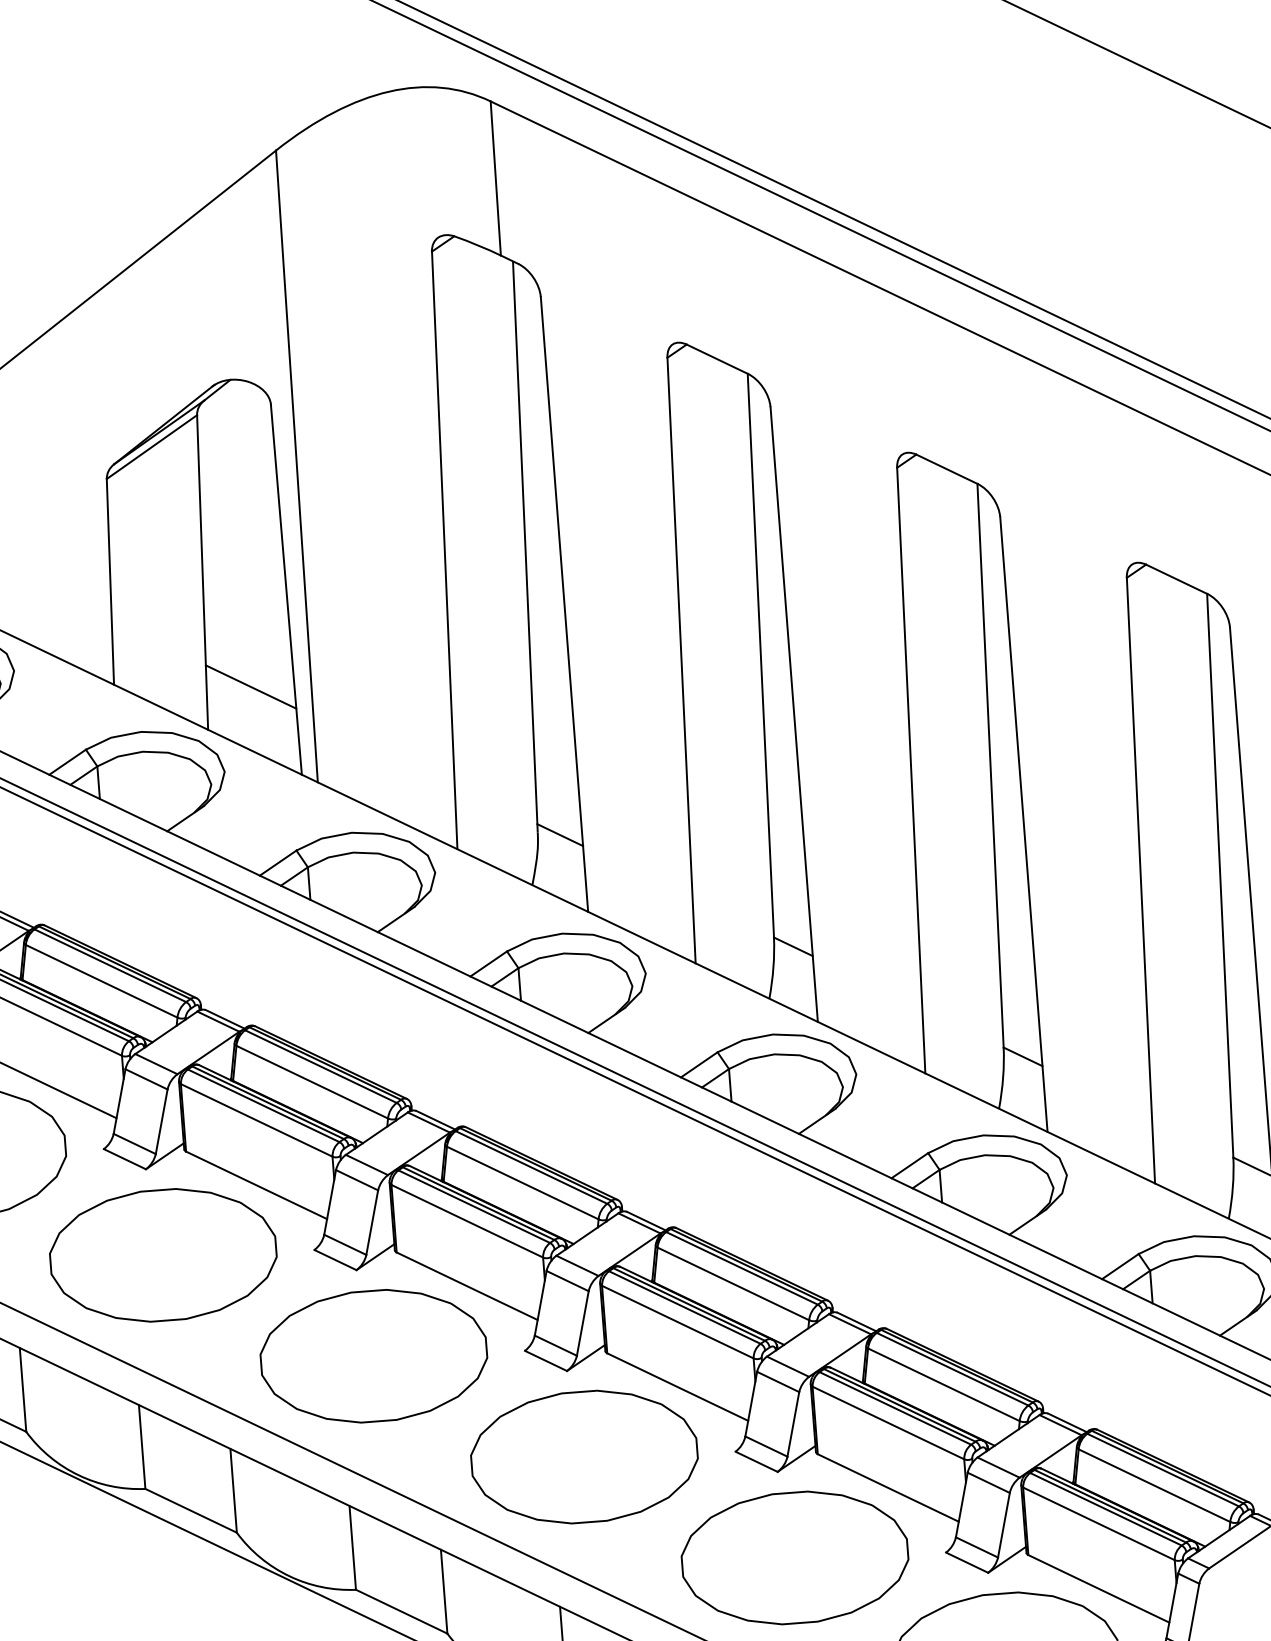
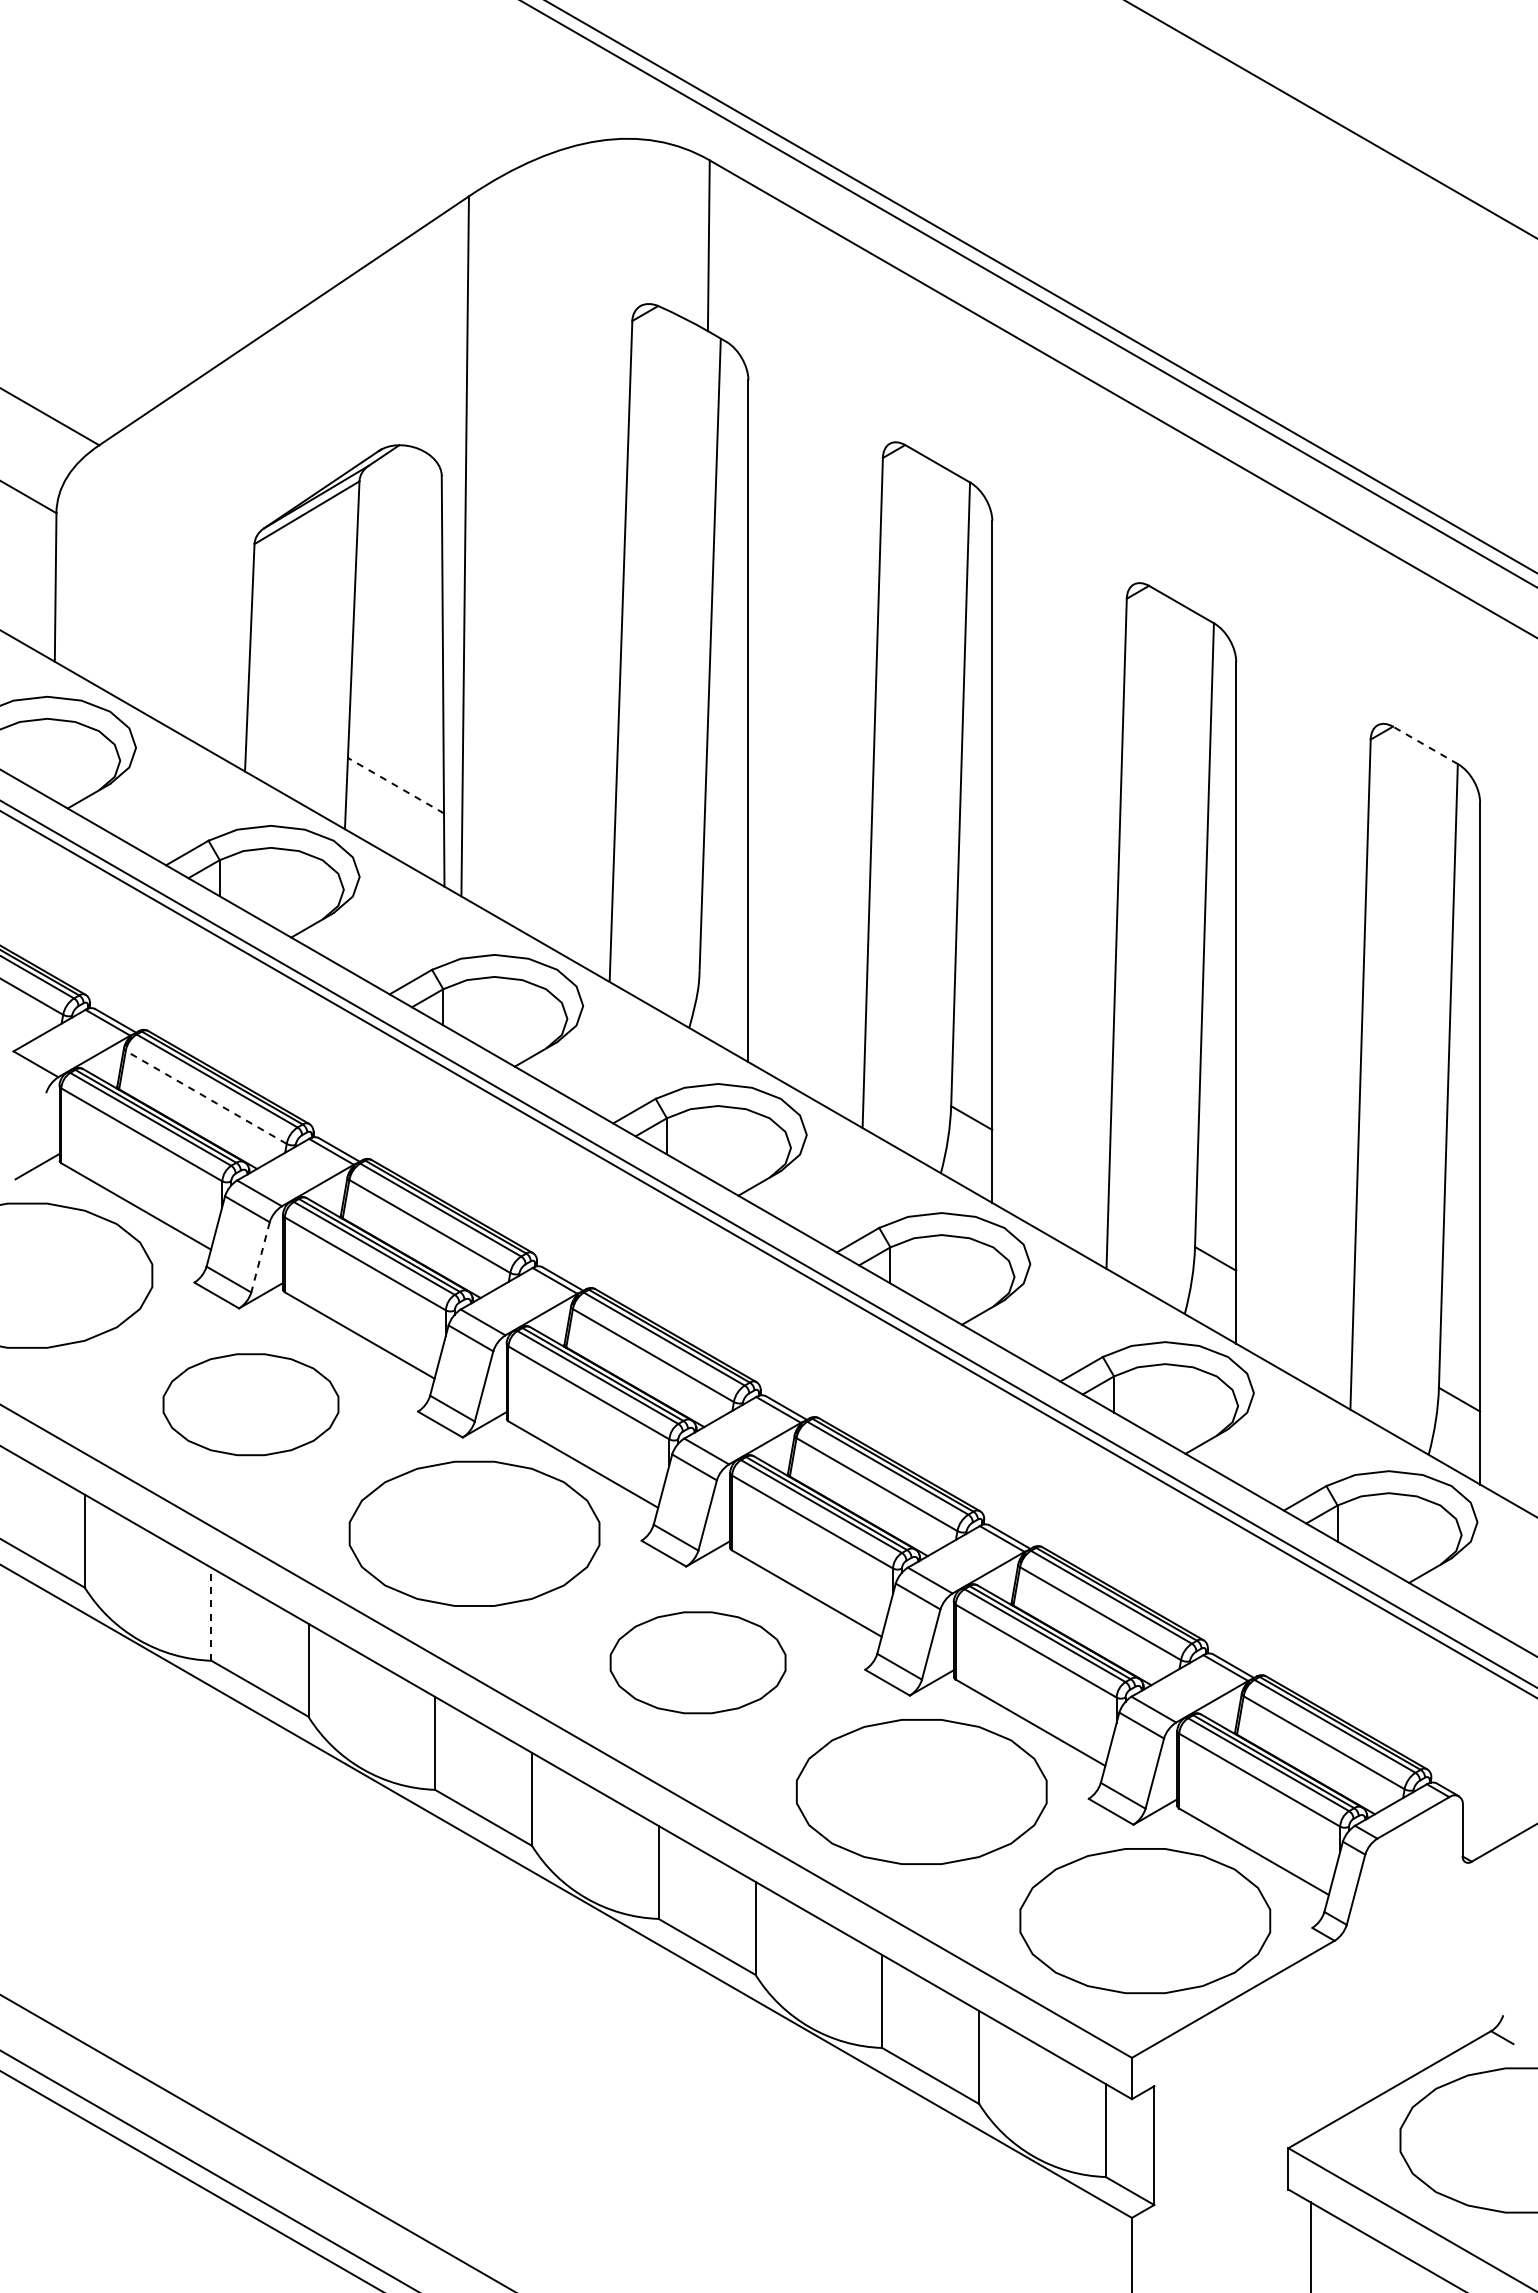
line: (1176, 579) -> (1425, 745), solid -> dashed
line: (250, 686) -> (395, 785), solid -> dashed
line: (559, 835) -> (723, 975), removed
line: (101, 981) -> (206, 1097), solid -> dashed
line: (161, 1121) -> (260, 1257), solid -> dashed
part: (162, 1255) -> (250, 1404), size x0.7
line: (142, 1446) -> (211, 1613), solid -> dashed
part: (583, 1456) -> (697, 1662), size x0.7

